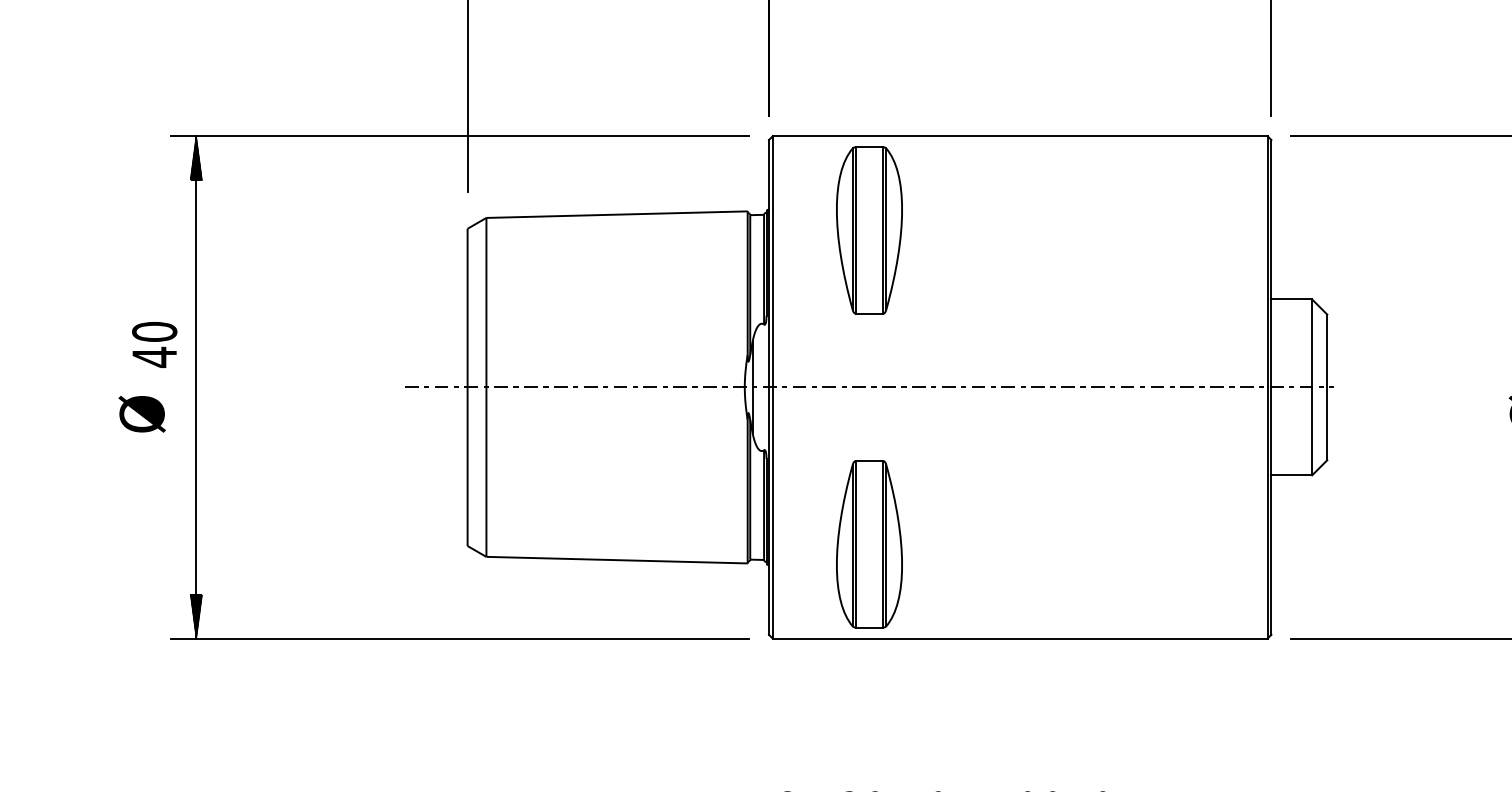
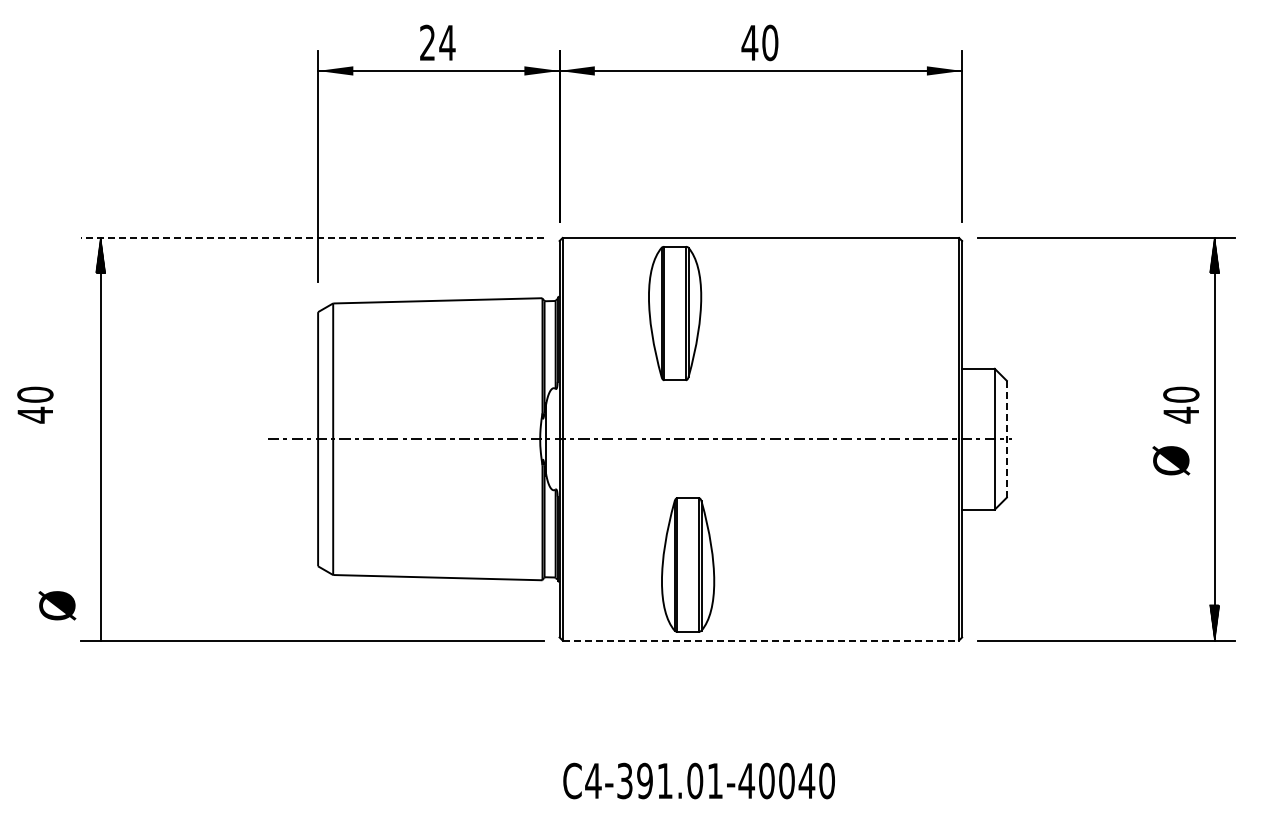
line: (460, 136) -> (312, 238), solid -> dashed
part: (869, 230) -> (675, 313), moved
text: (154, 344) -> (35, 404), moved
line: (1326, 386) -> (1006, 438), solid -> dashed
text: (142, 413) -> (57, 605), moved
part: (869, 543) -> (688, 564), moved
hatch: (196, 616) -> (100, 622), removed
line: (1020, 638) -> (761, 640), solid -> dashed

